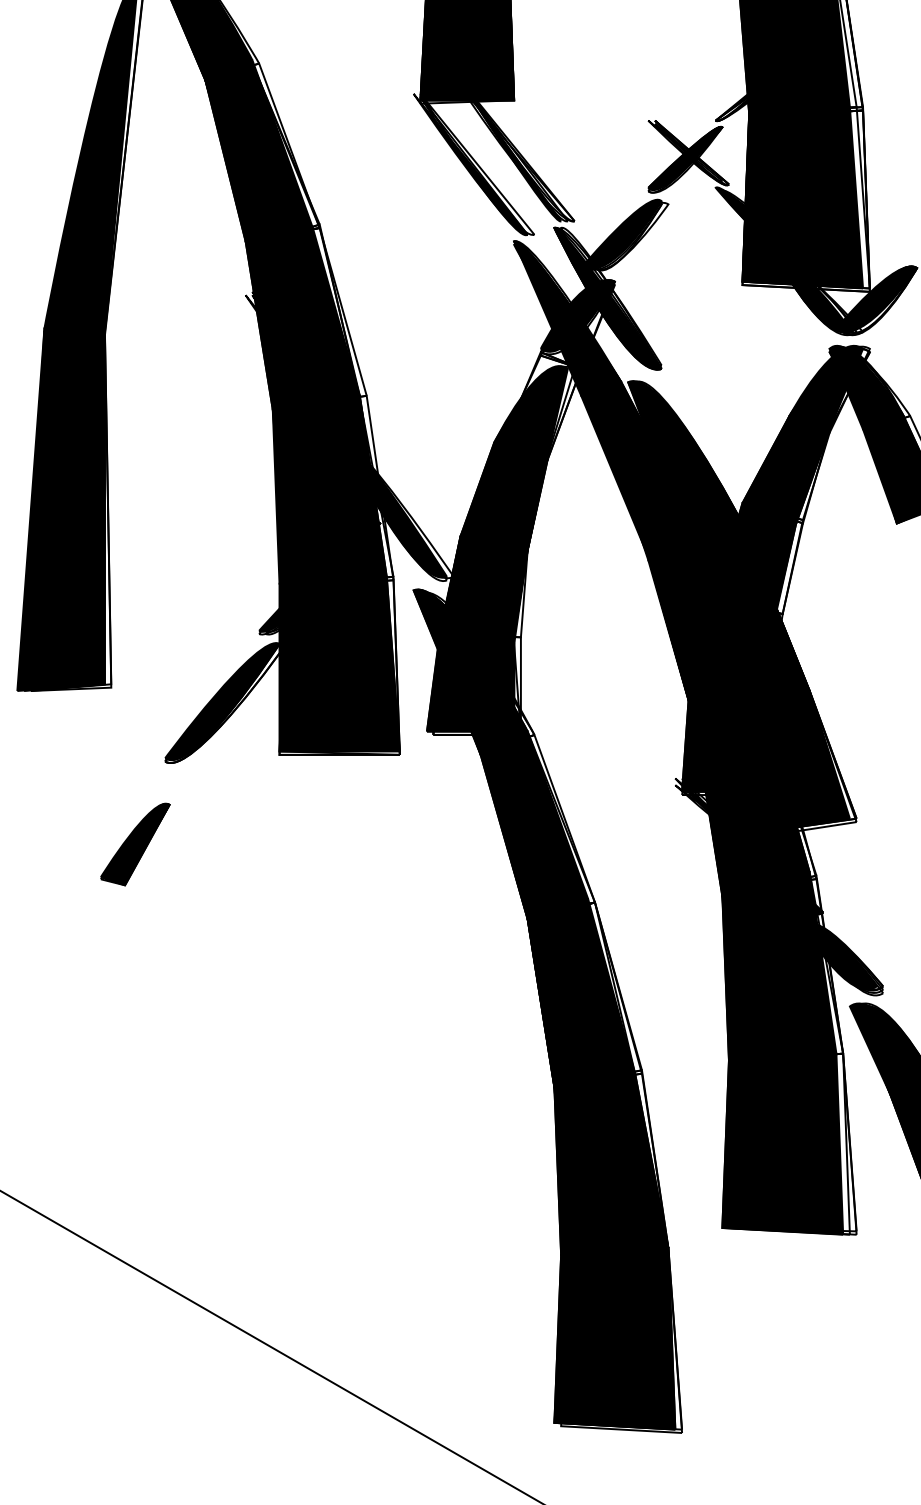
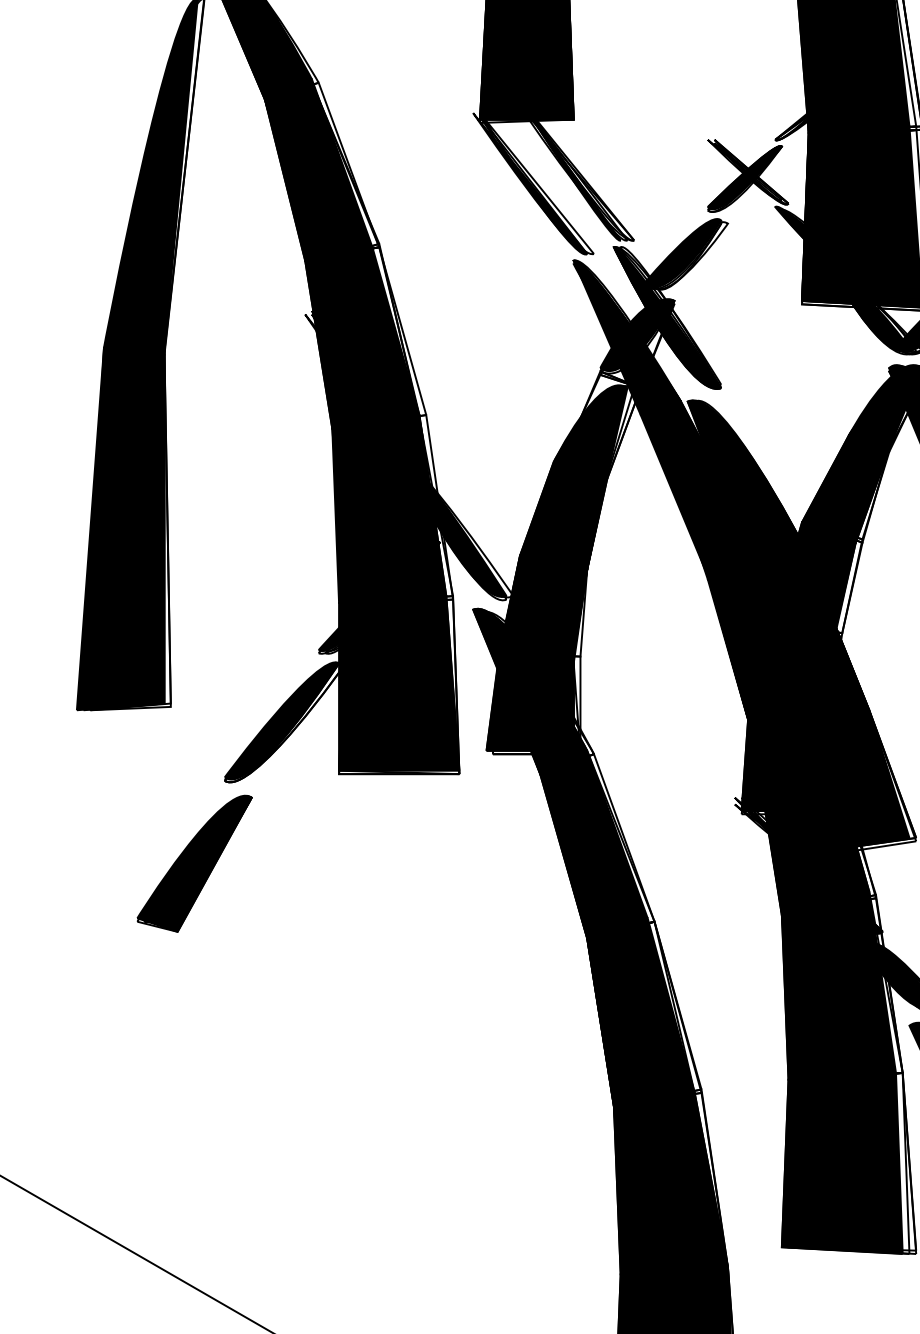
part: (135, 844) -> (195, 863), size x1.67

